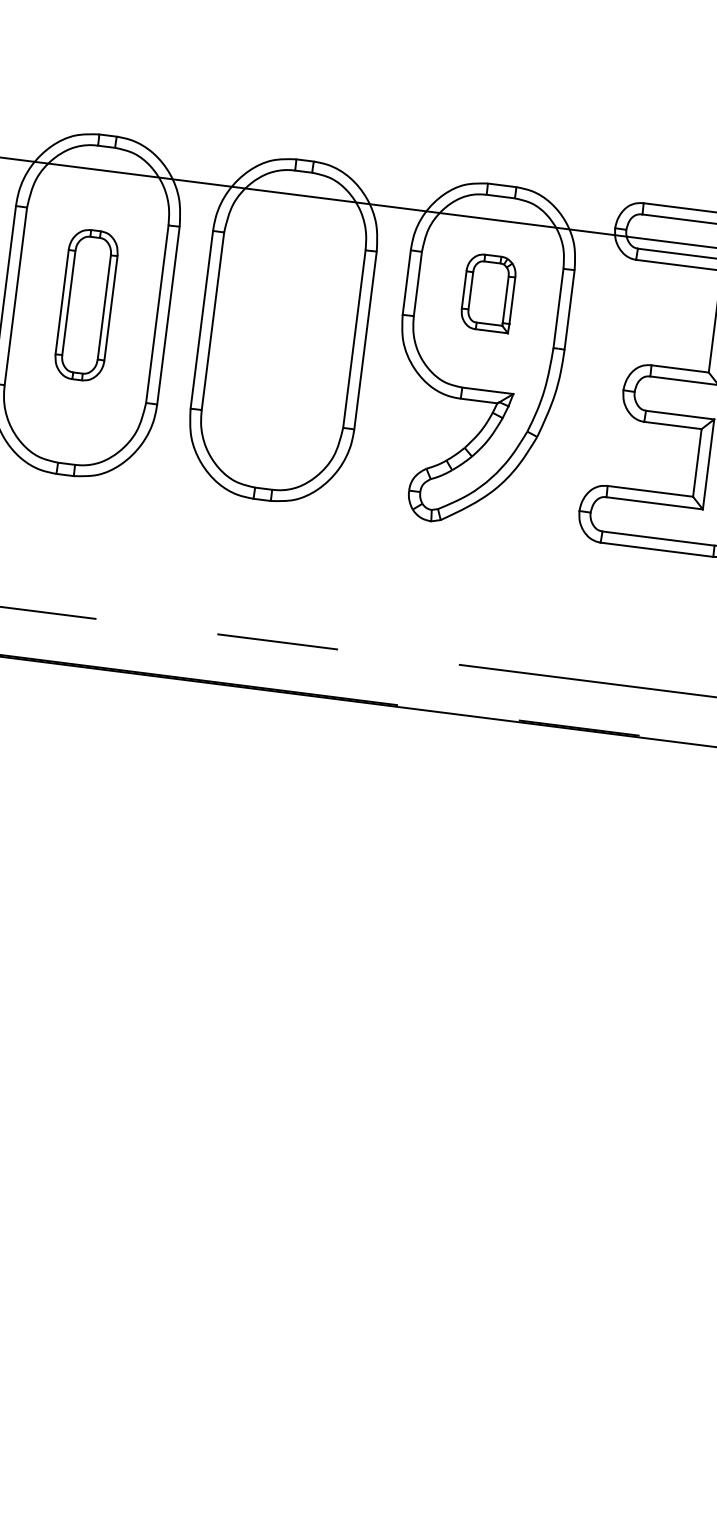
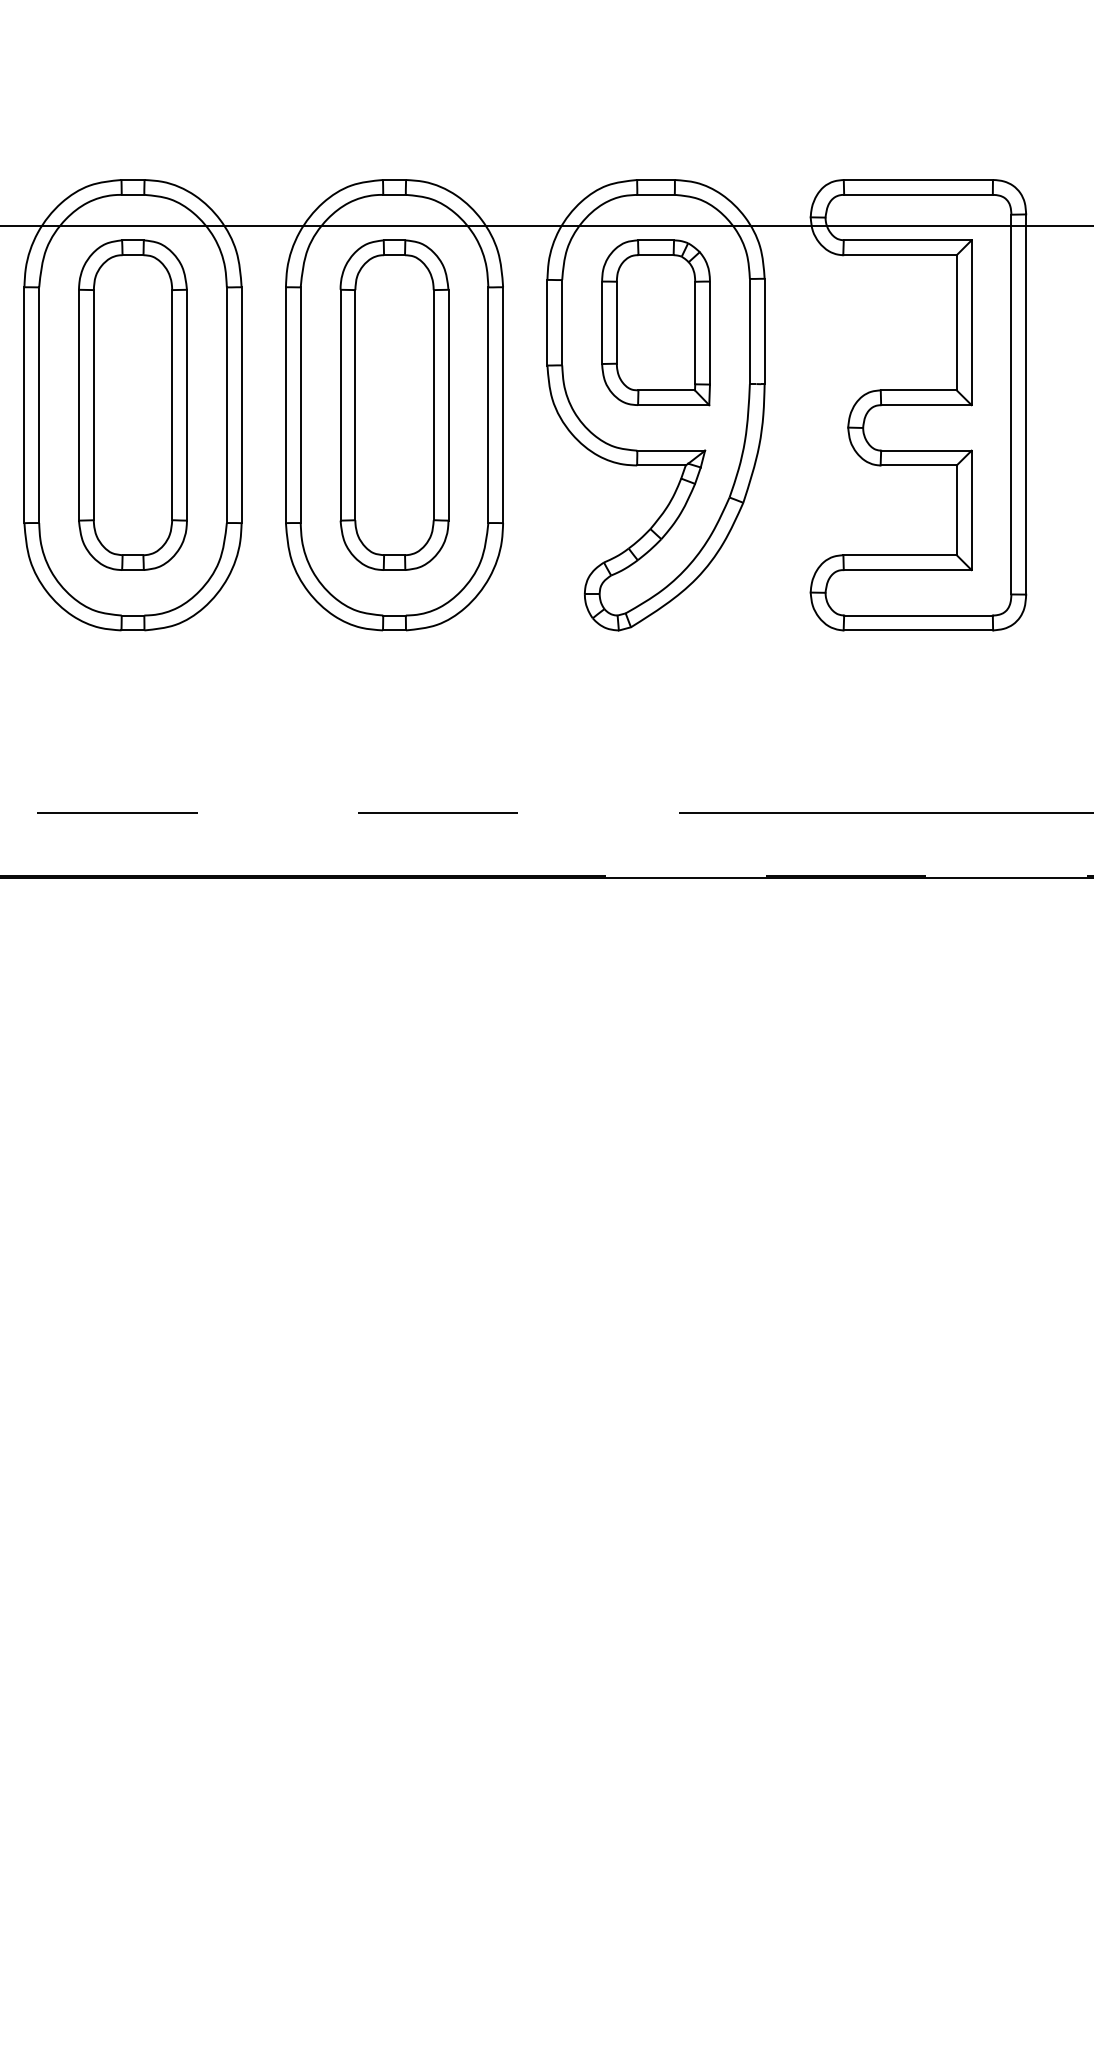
part: (488, 292) -> (655, 322), size x1.67
part: (86, 304) -> (132, 404), size x1.67
part: (283, 329) -> (394, 404), added

